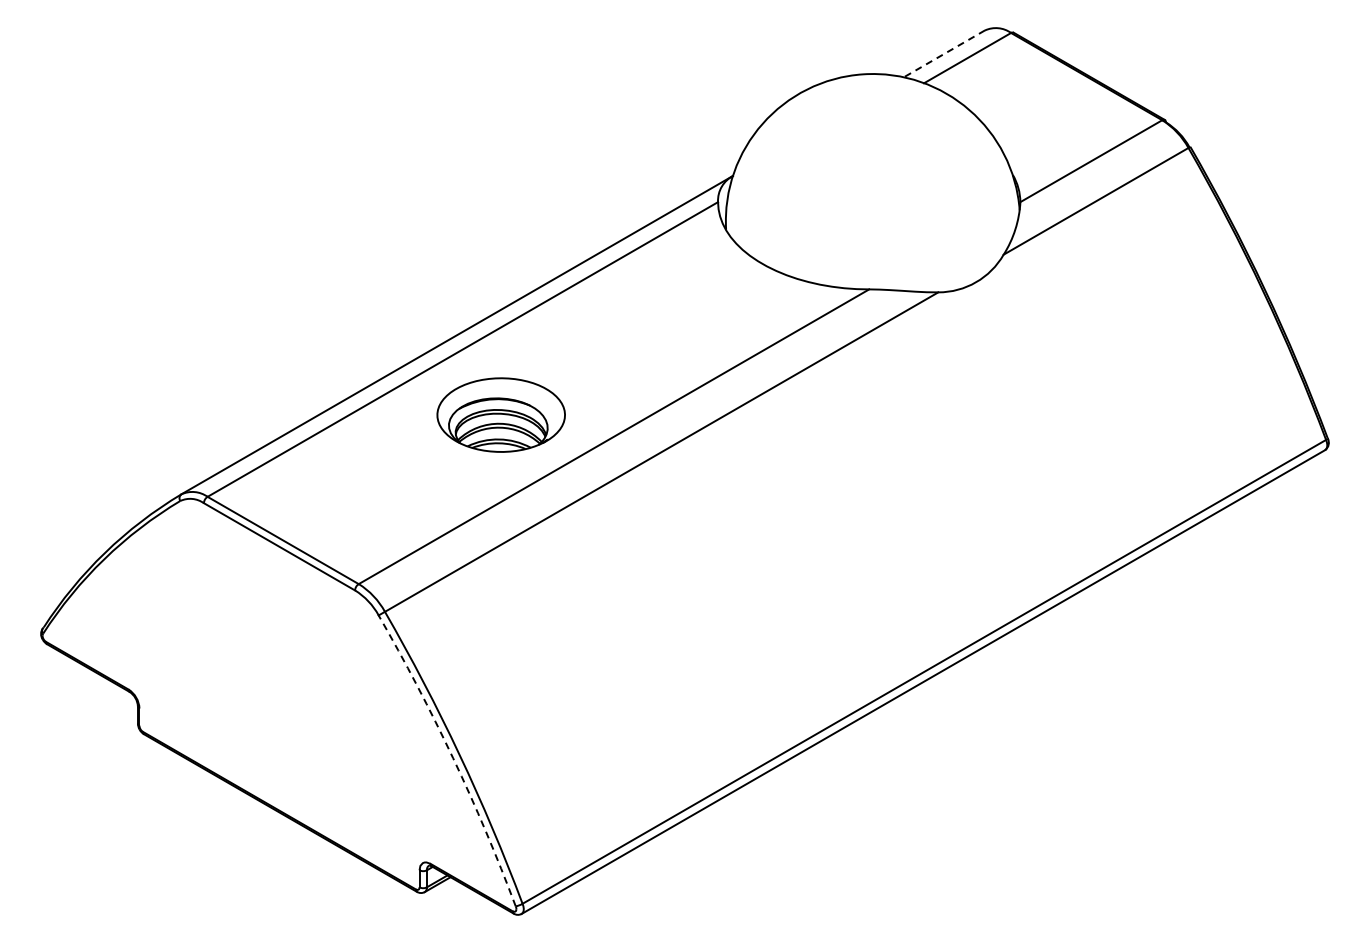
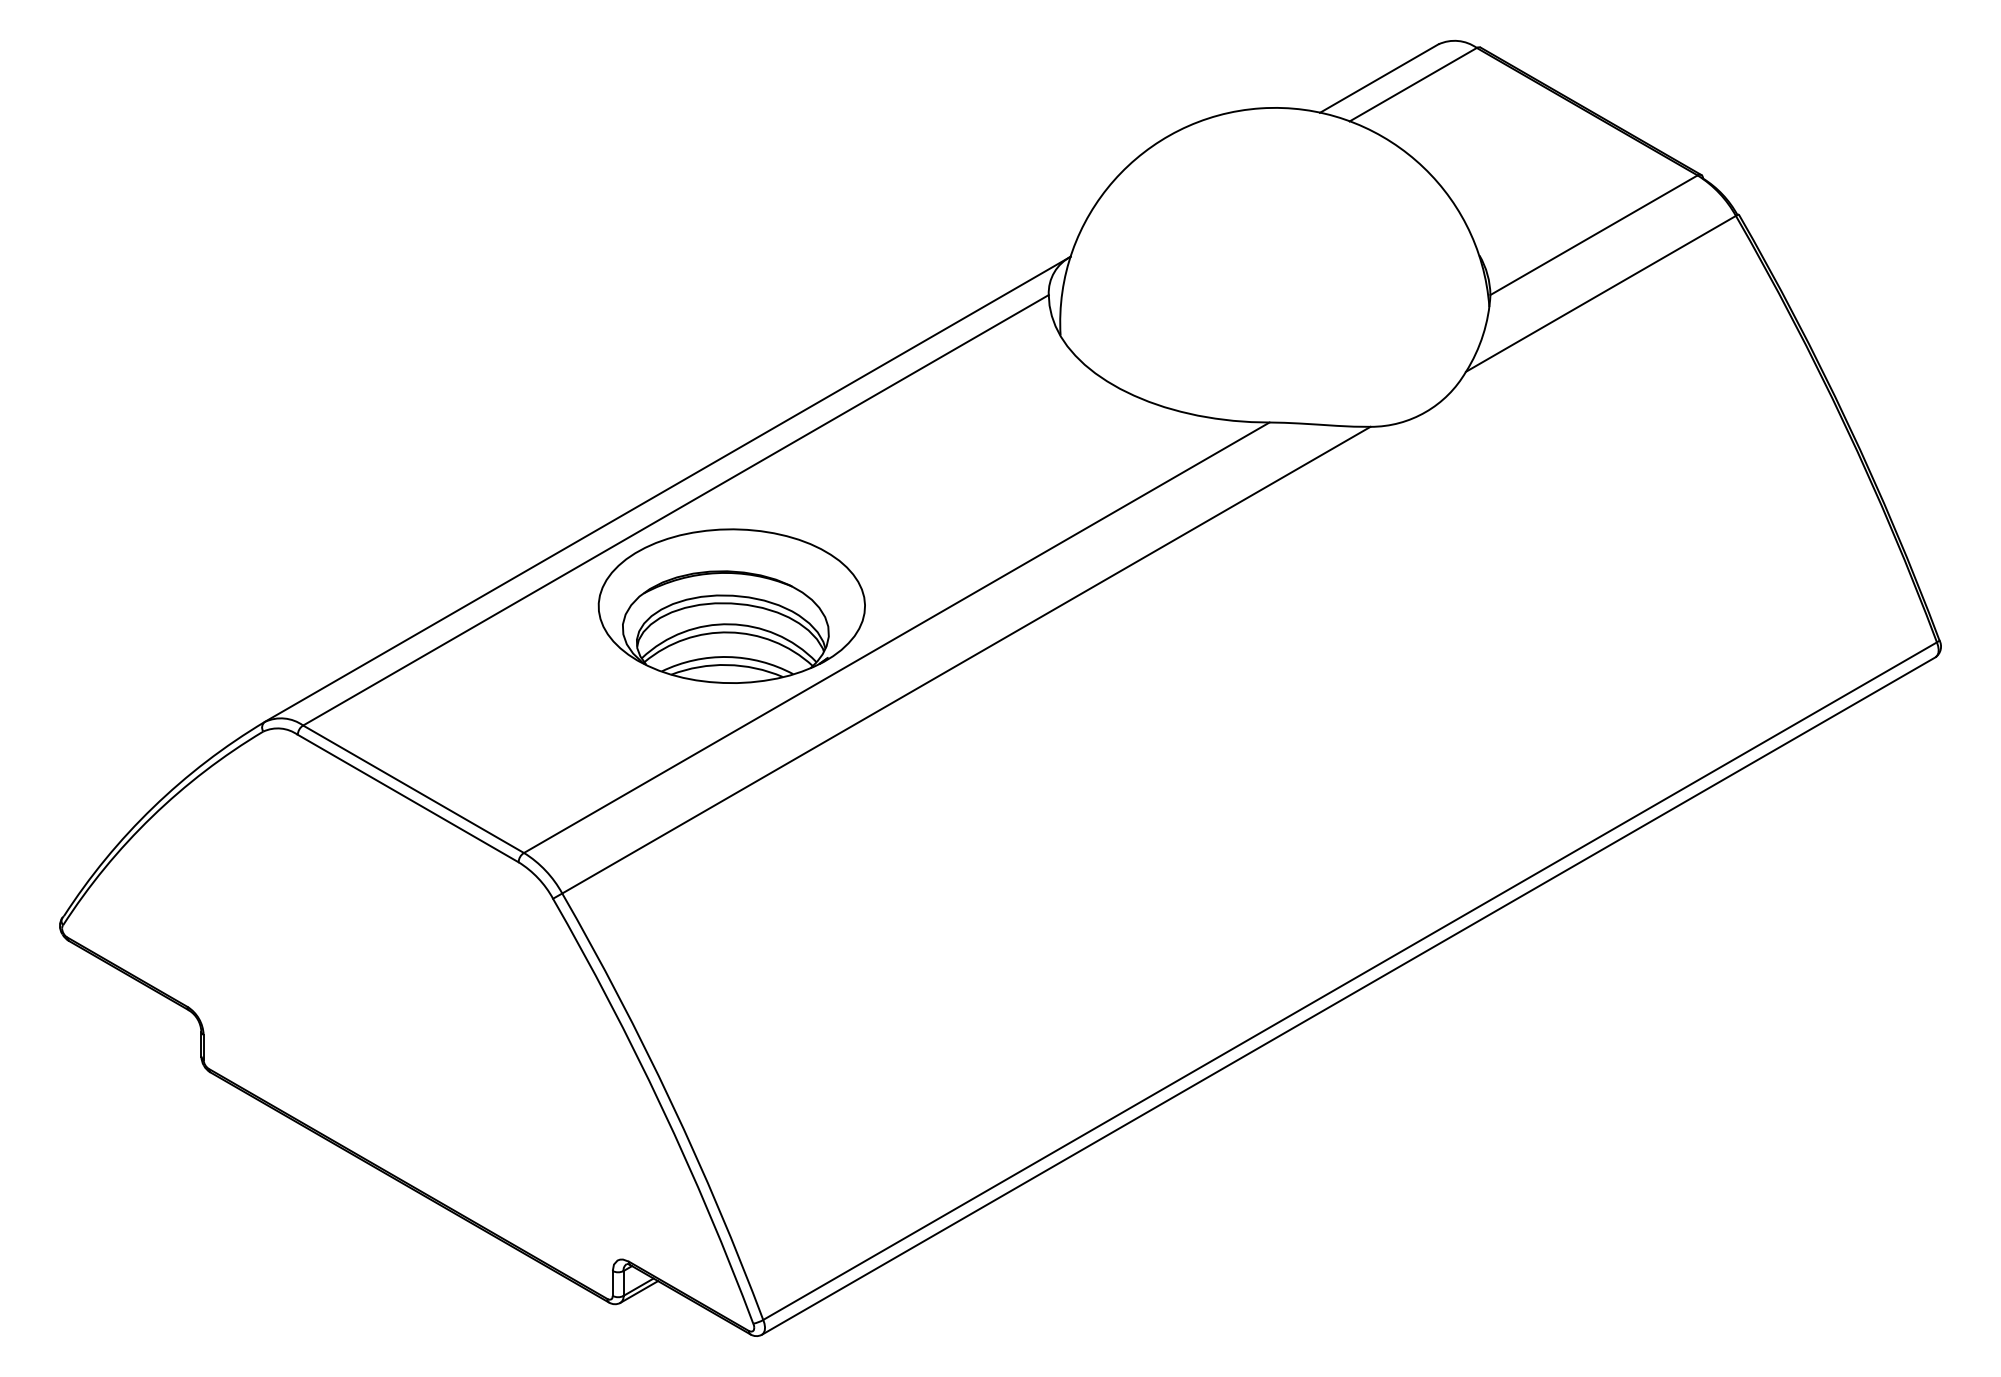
line: (944, 53) -> (1379, 77), dashed -> solid
part: (501, 414) -> (732, 605), size x1.43
arc: (453, 758) -> (662, 1107), dashed -> solid

